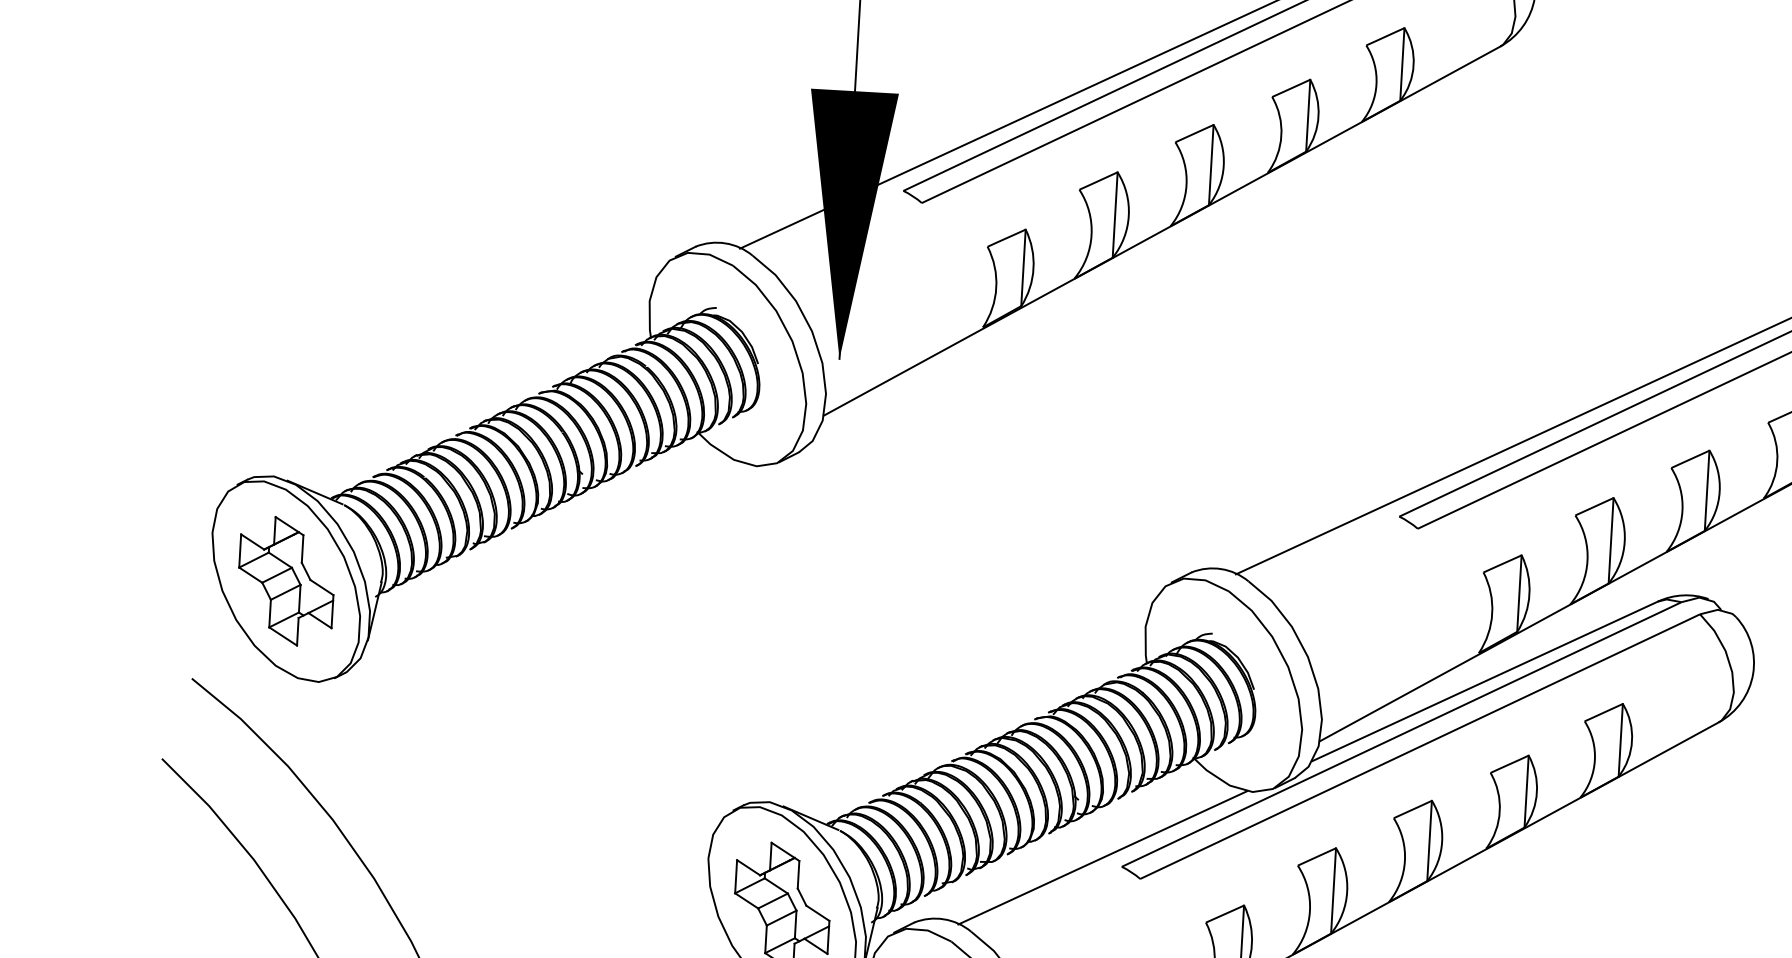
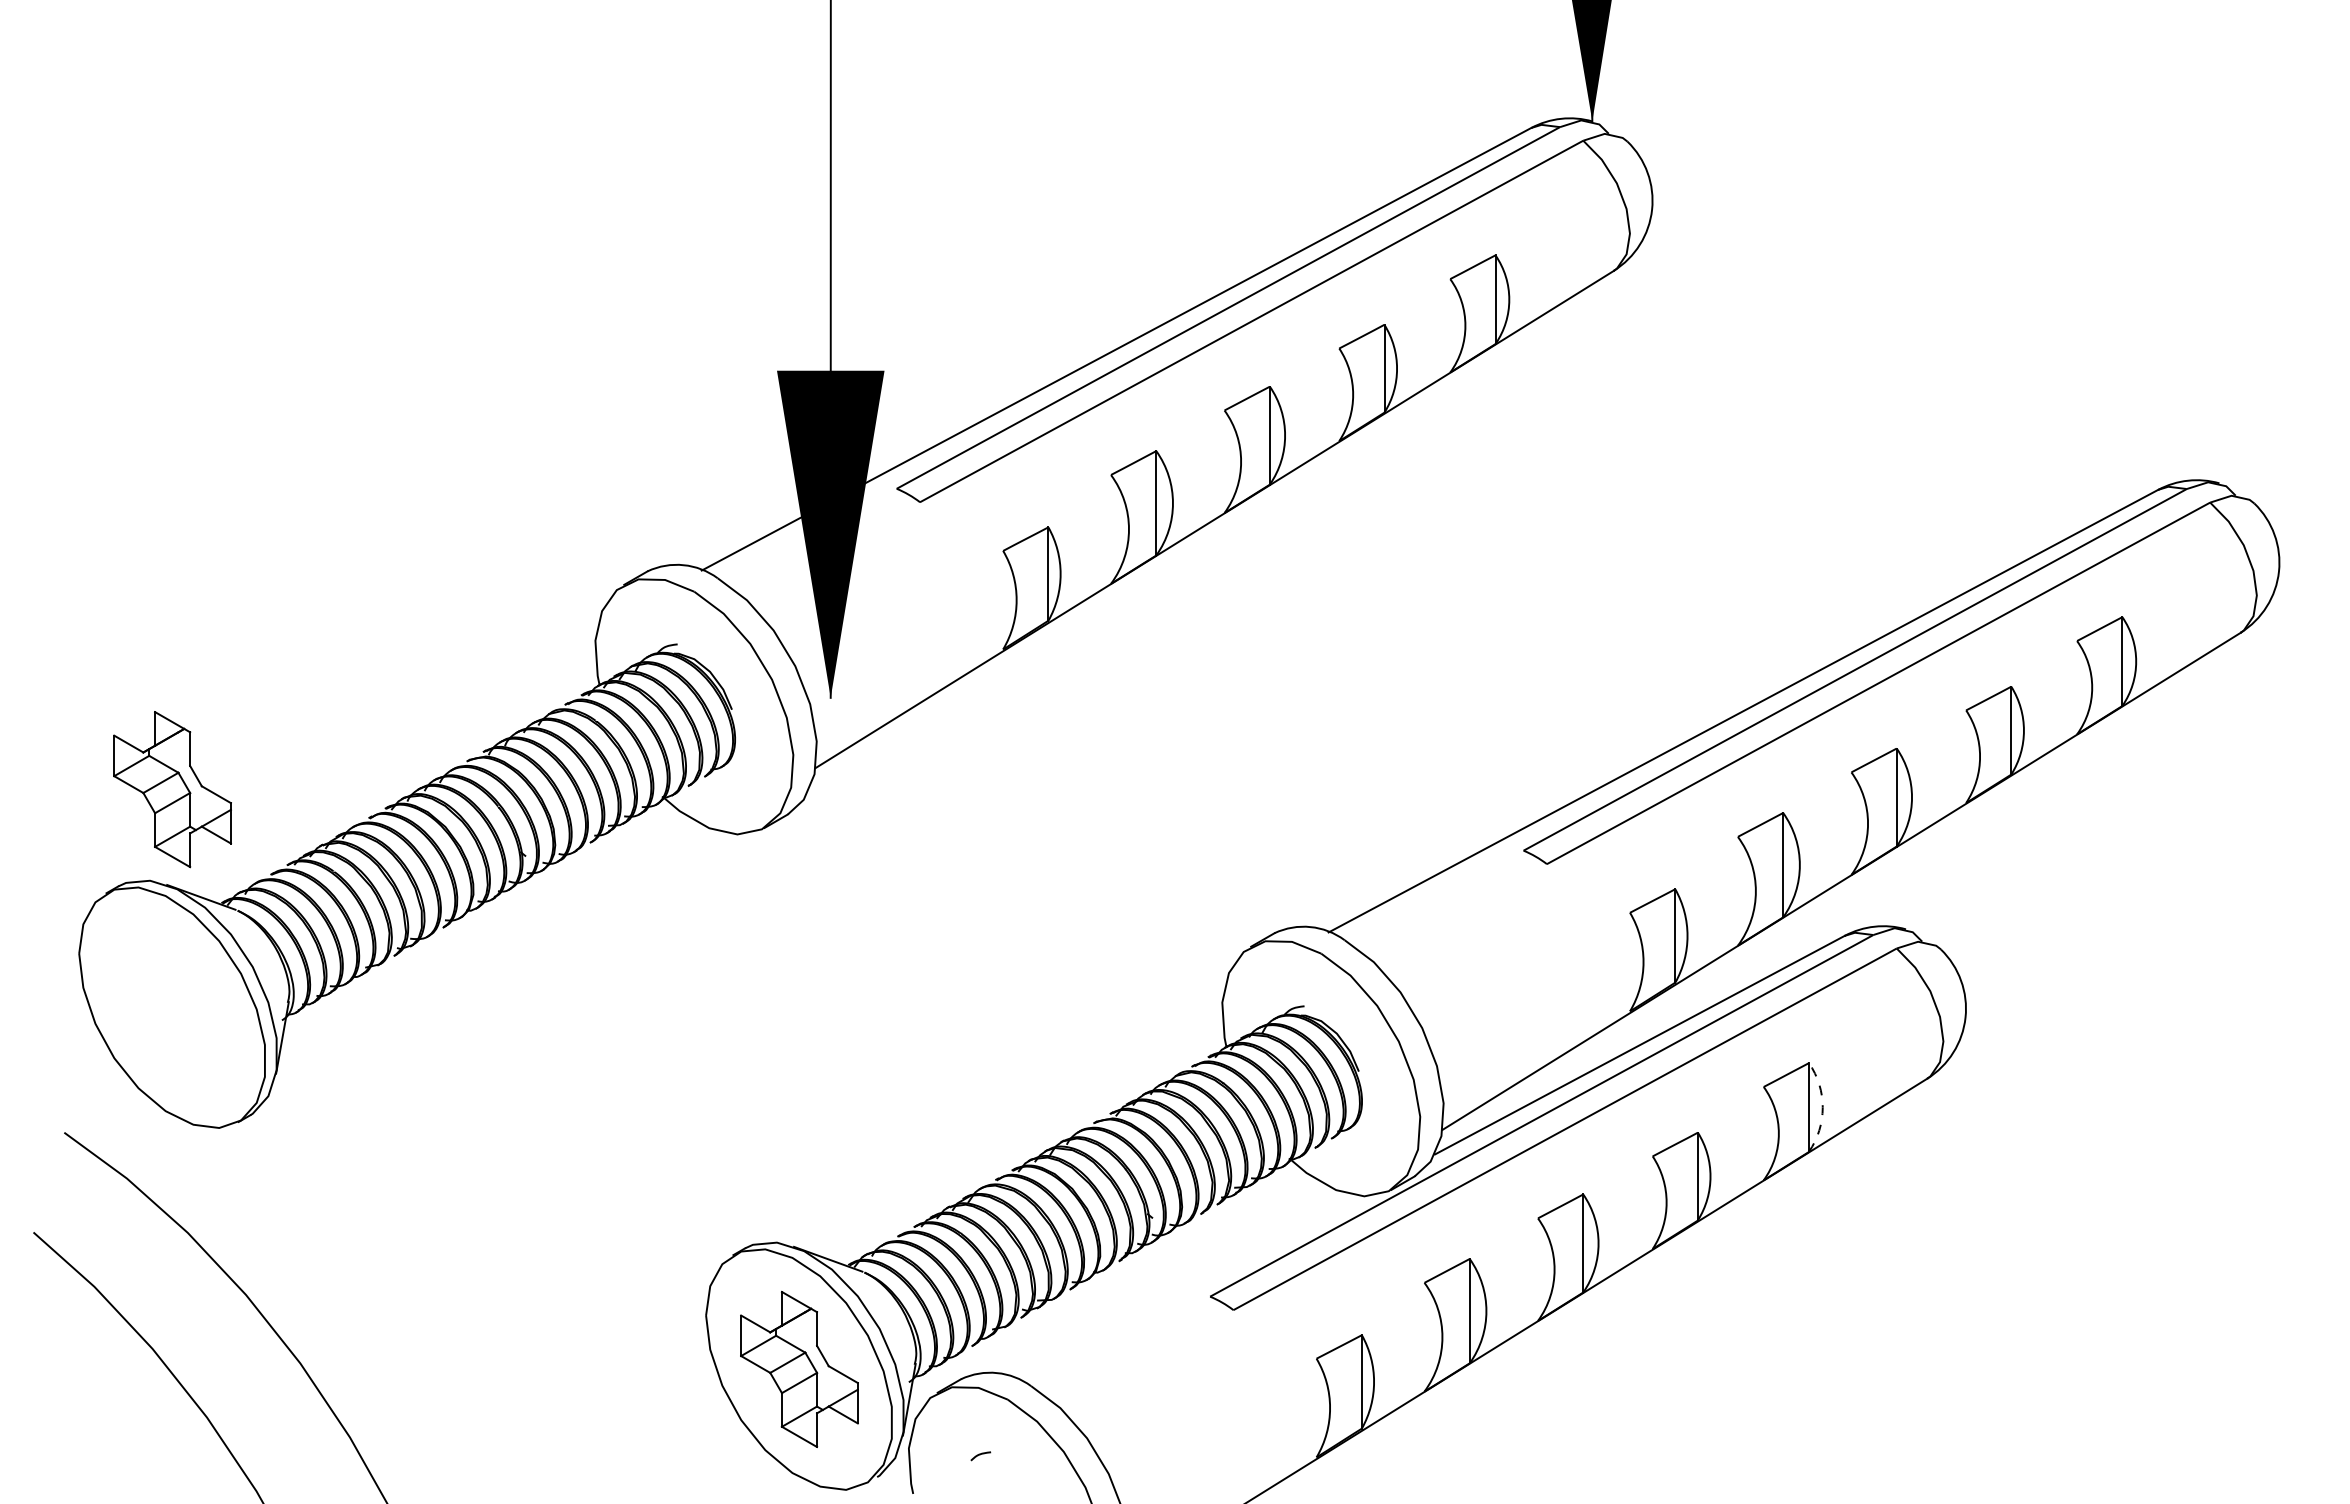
part: (286, 581) -> (172, 789), moved
arc: (1631, 740) -> (1822, 1107), solid -> dashed
line: (1102, 857) -> (1186, 1286), removed

